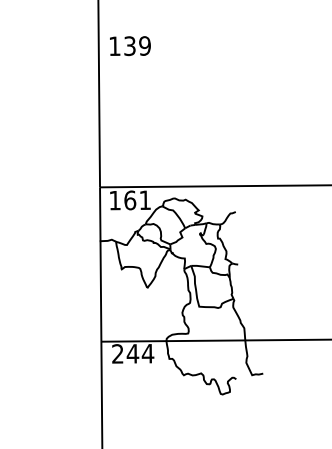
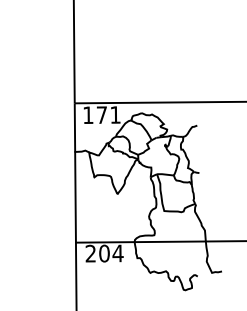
text: (130, 200) -> (102, 115), 161 -> 171
text: (132, 353) -> (104, 253), 244 -> 204

